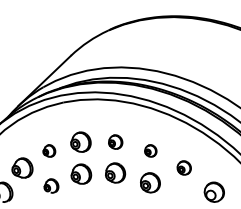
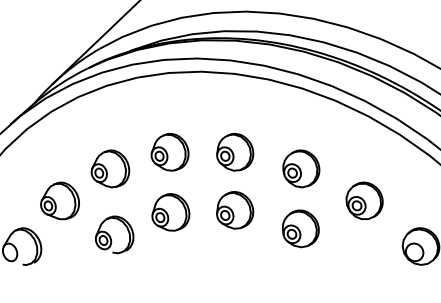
part: (115, 141) -> (235, 151), size x1.43
part: (49, 150) -> (110, 167), size x1.67
part: (150, 150) -> (300, 167), size x1.67
part: (183, 167) -> (362, 199), size x1.43
part: (51, 185) -> (114, 233), size x1.43

